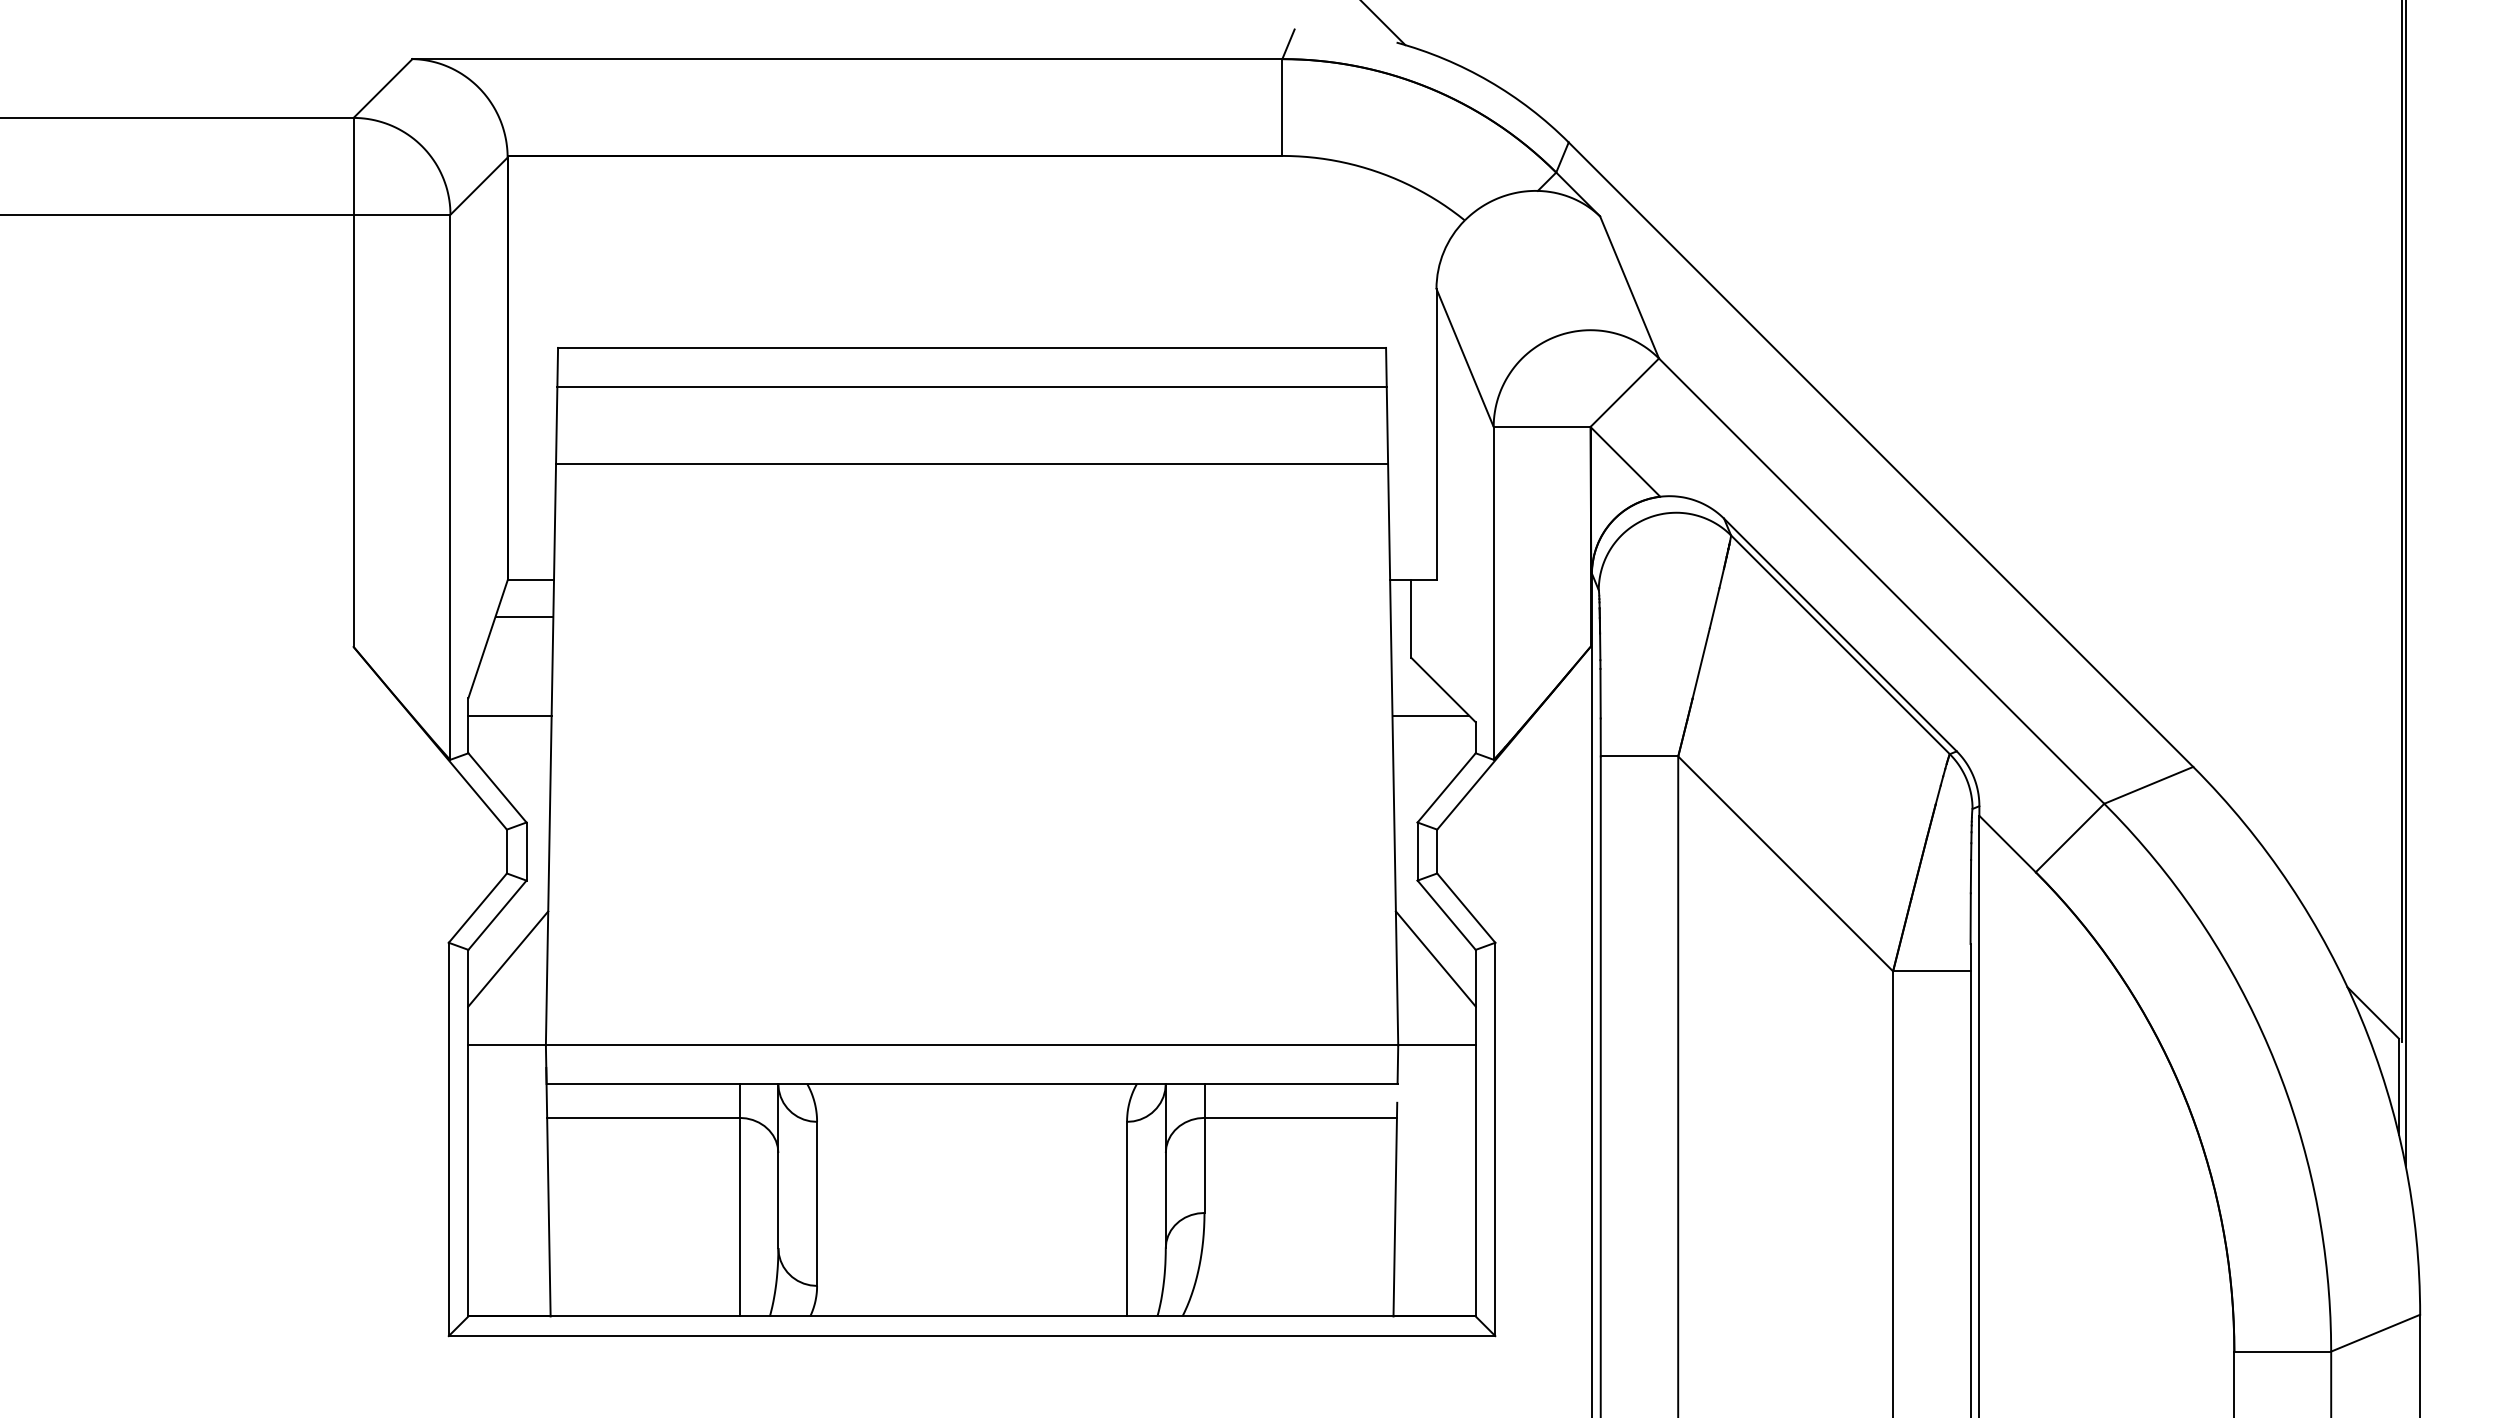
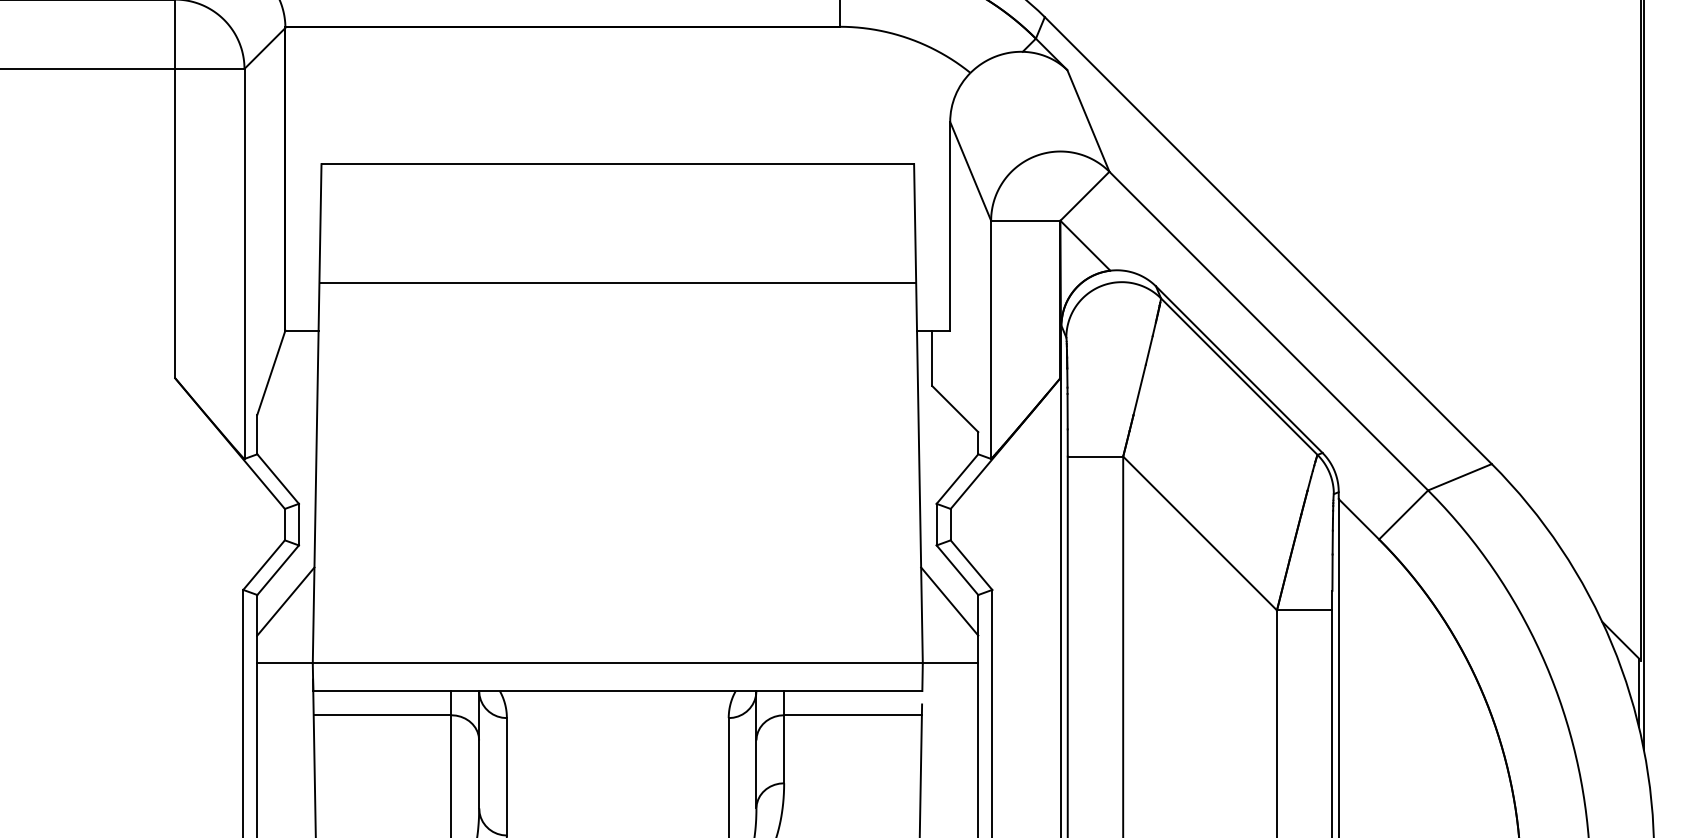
line: (971, 386) -> (617, 191), removed
line: (972, 463) -> (618, 282), moved
line: (524, 616) -> (297, 356), removed
line: (509, 715) -> (286, 427), removed
line: (1430, 715) -> (945, 427), removed

